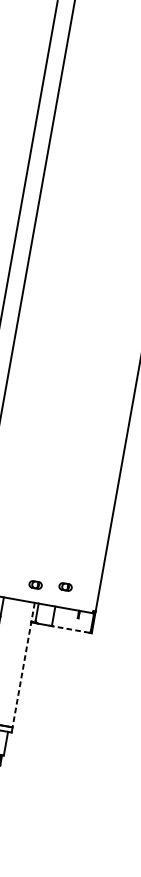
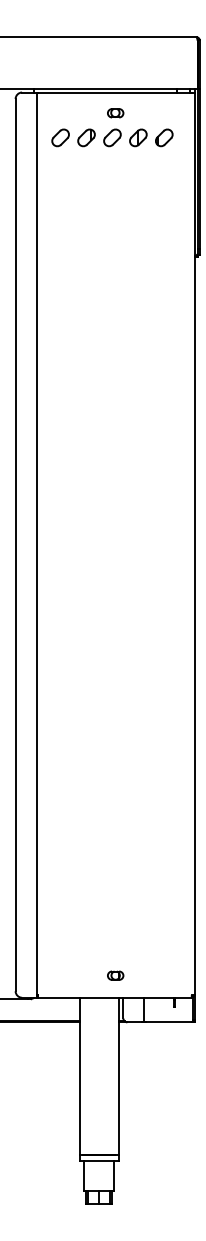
part: (65, 586) -> (152, 971), removed
line: (70, 629) -> (168, 1022), dashed -> solid
line: (23, 665) -> (118, 1076), dashed -> solid

